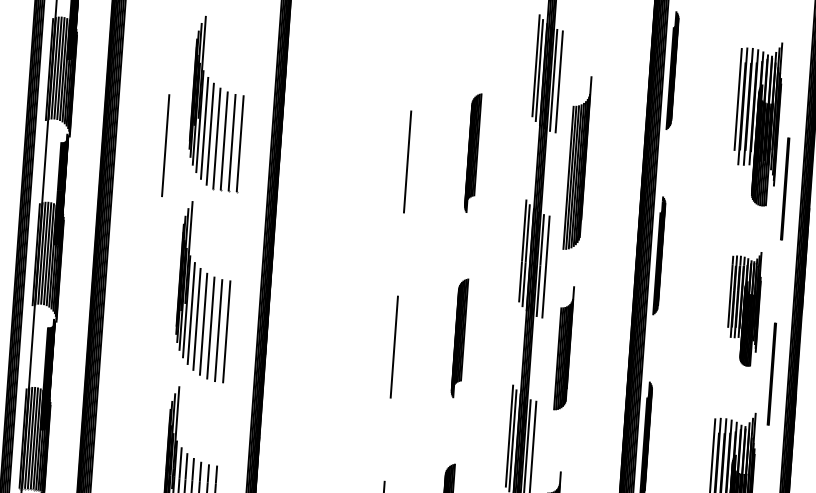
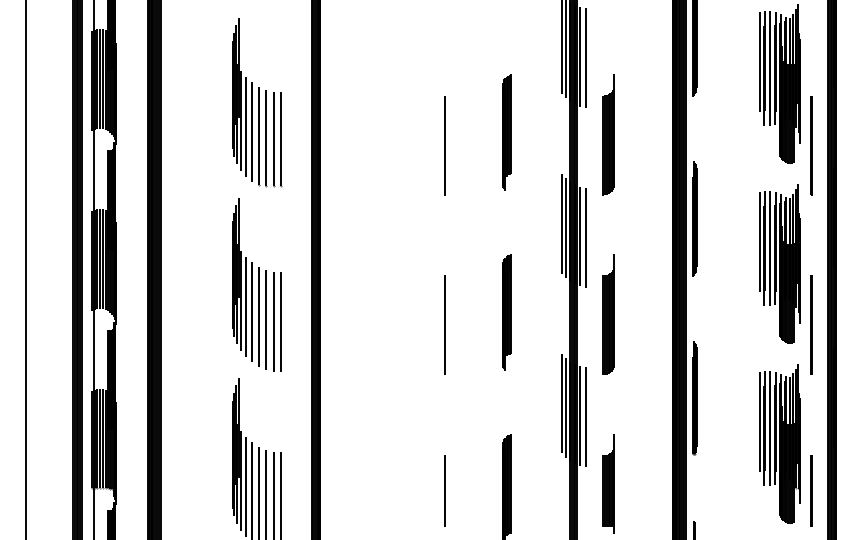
line: (165, 145) -> (209, 146), removed
part: (577, 162) -> (608, 134), size x0.71
part: (743, 308) -> (779, 263), size x1.43

